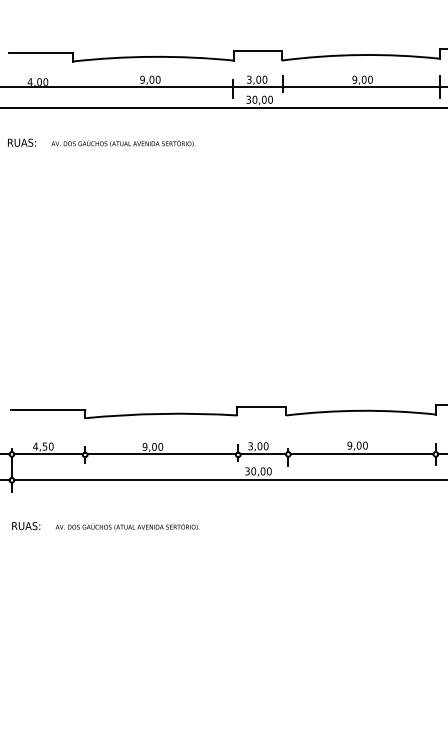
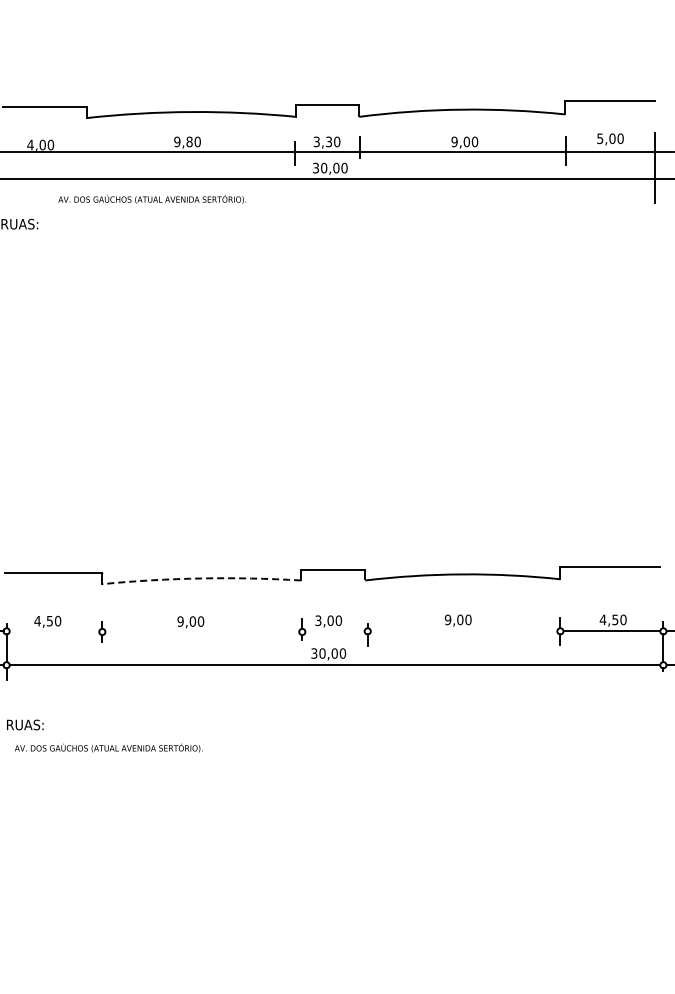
text: (151, 79) -> (189, 141), 9,00 -> 9,80
text: (258, 79) -> (328, 141), 3,00 -> 3,30
text: (123, 142) -> (152, 198), moved
arc: (161, 413) -> (201, 578), solid -> dashed
line: (48, 454) -> (54, 631), removed
line: (161, 454) -> (202, 631), removed
line: (262, 454) -> (334, 631), removed
line: (361, 454) -> (463, 631), removed
text: (127, 526) -> (108, 747), moved

